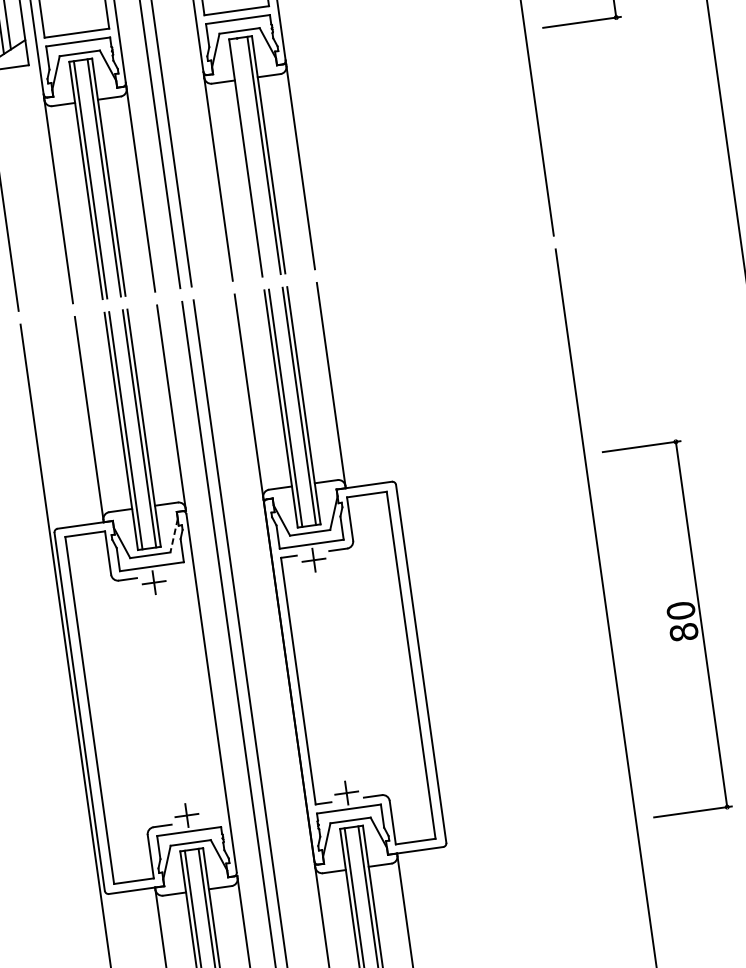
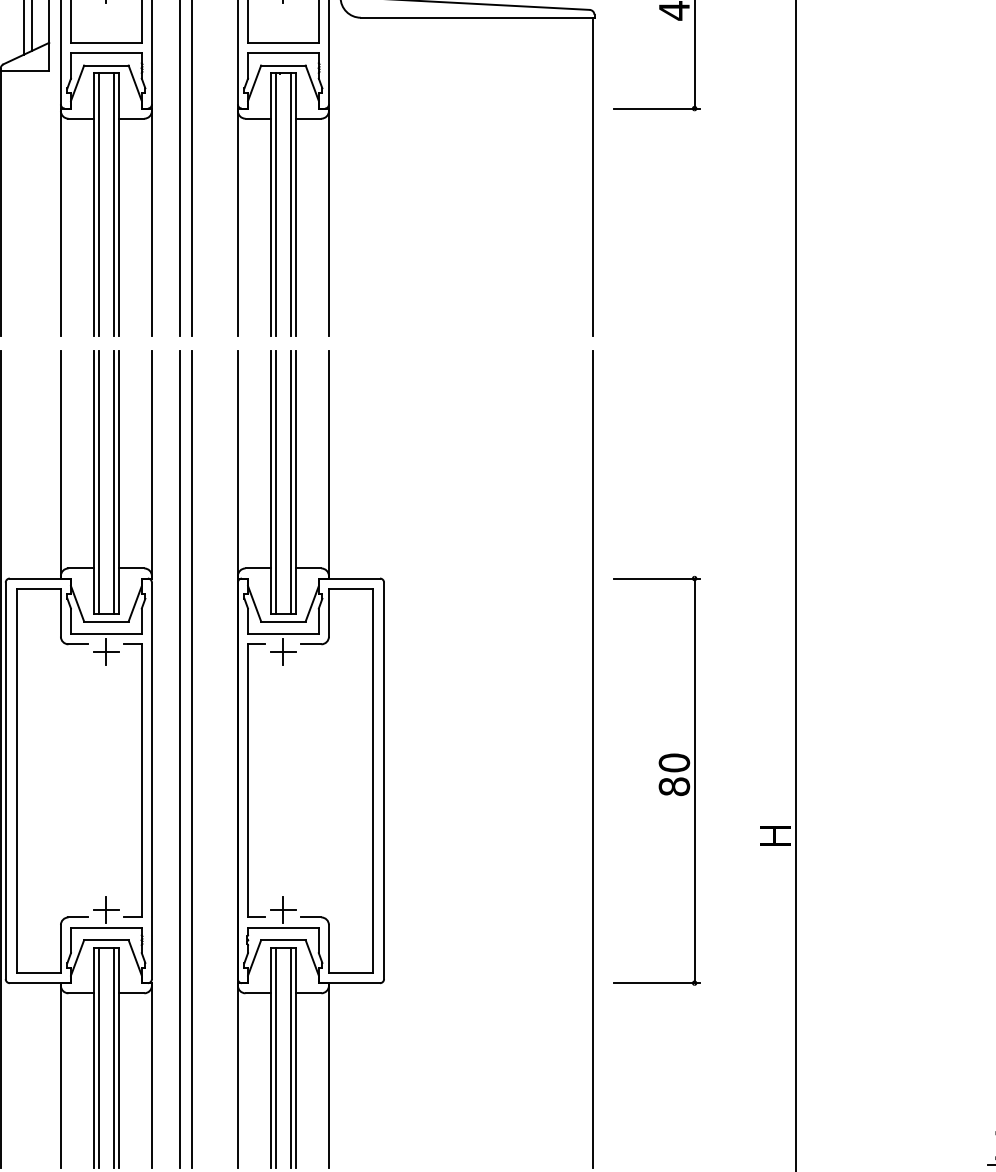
line: (250, 157) -> (275, 204), added
line: (174, 535) -> (135, 603), dashed -> solid
part: (202, 694) -> (141, 780), added

